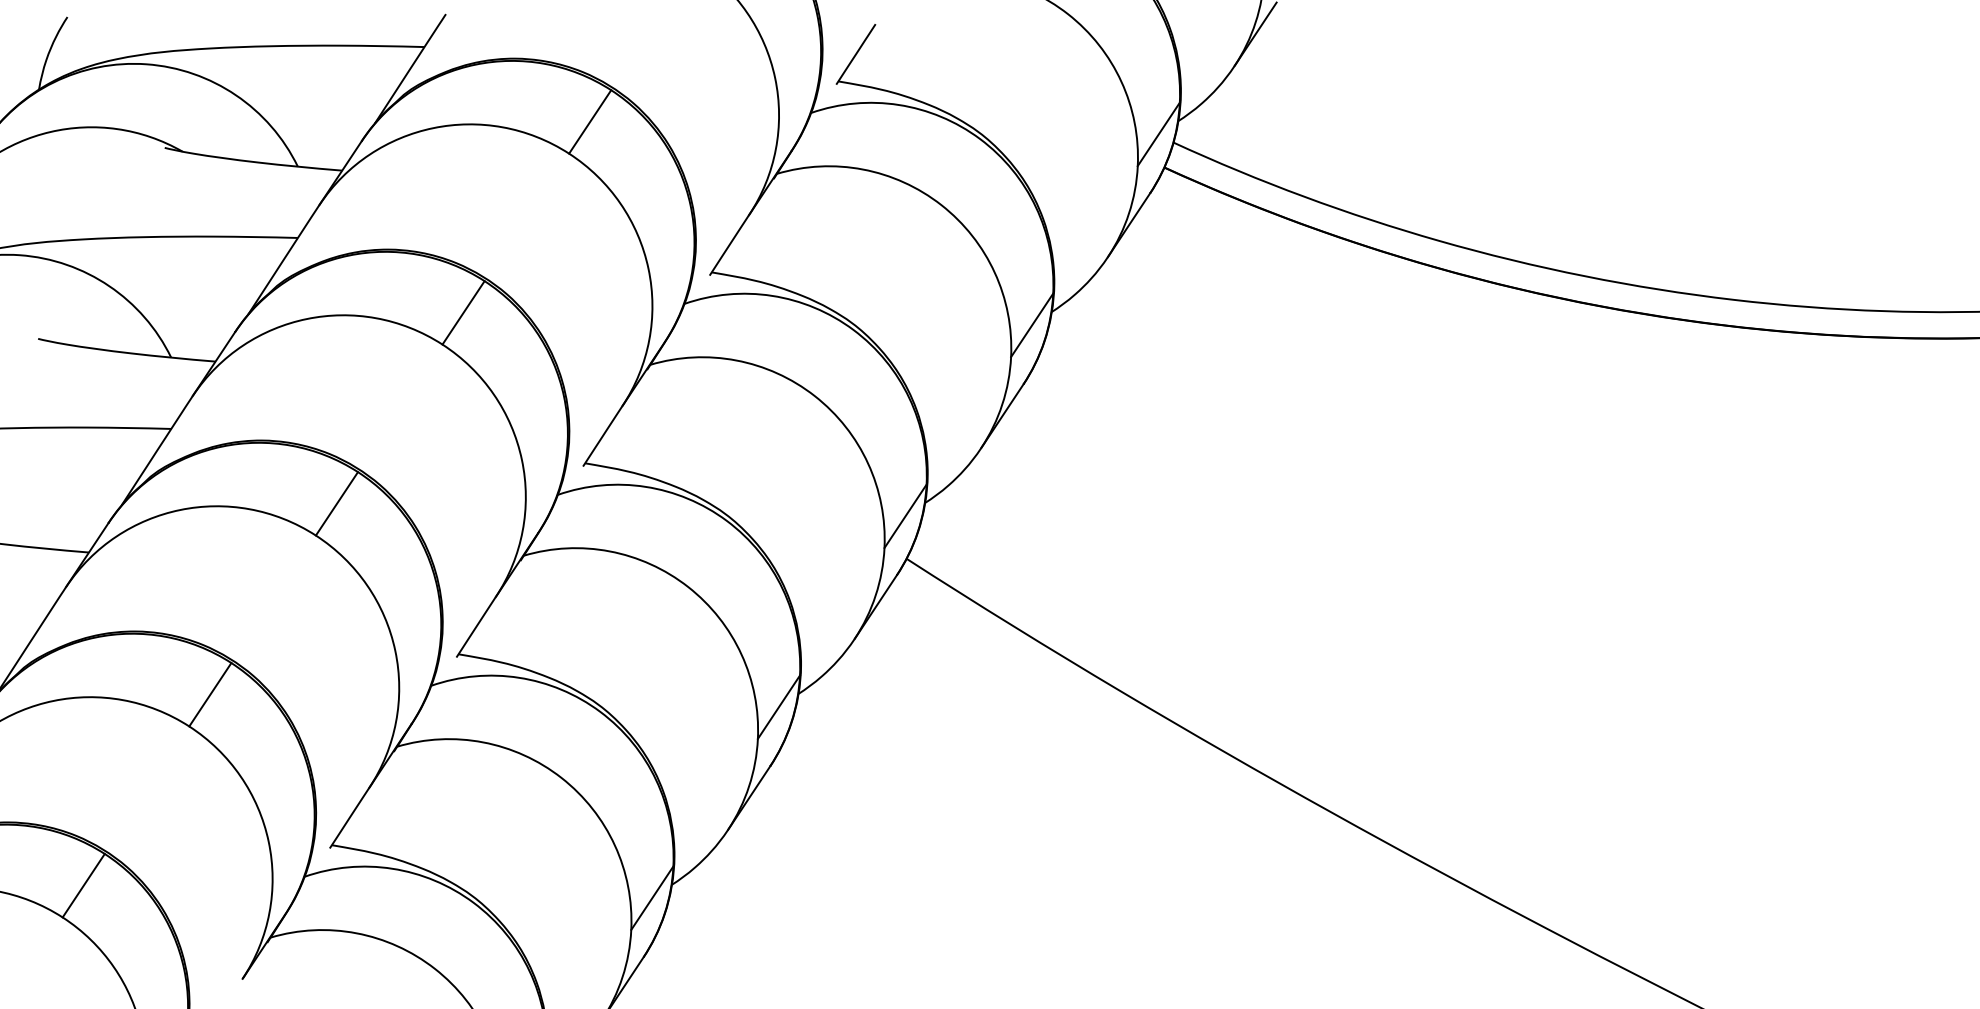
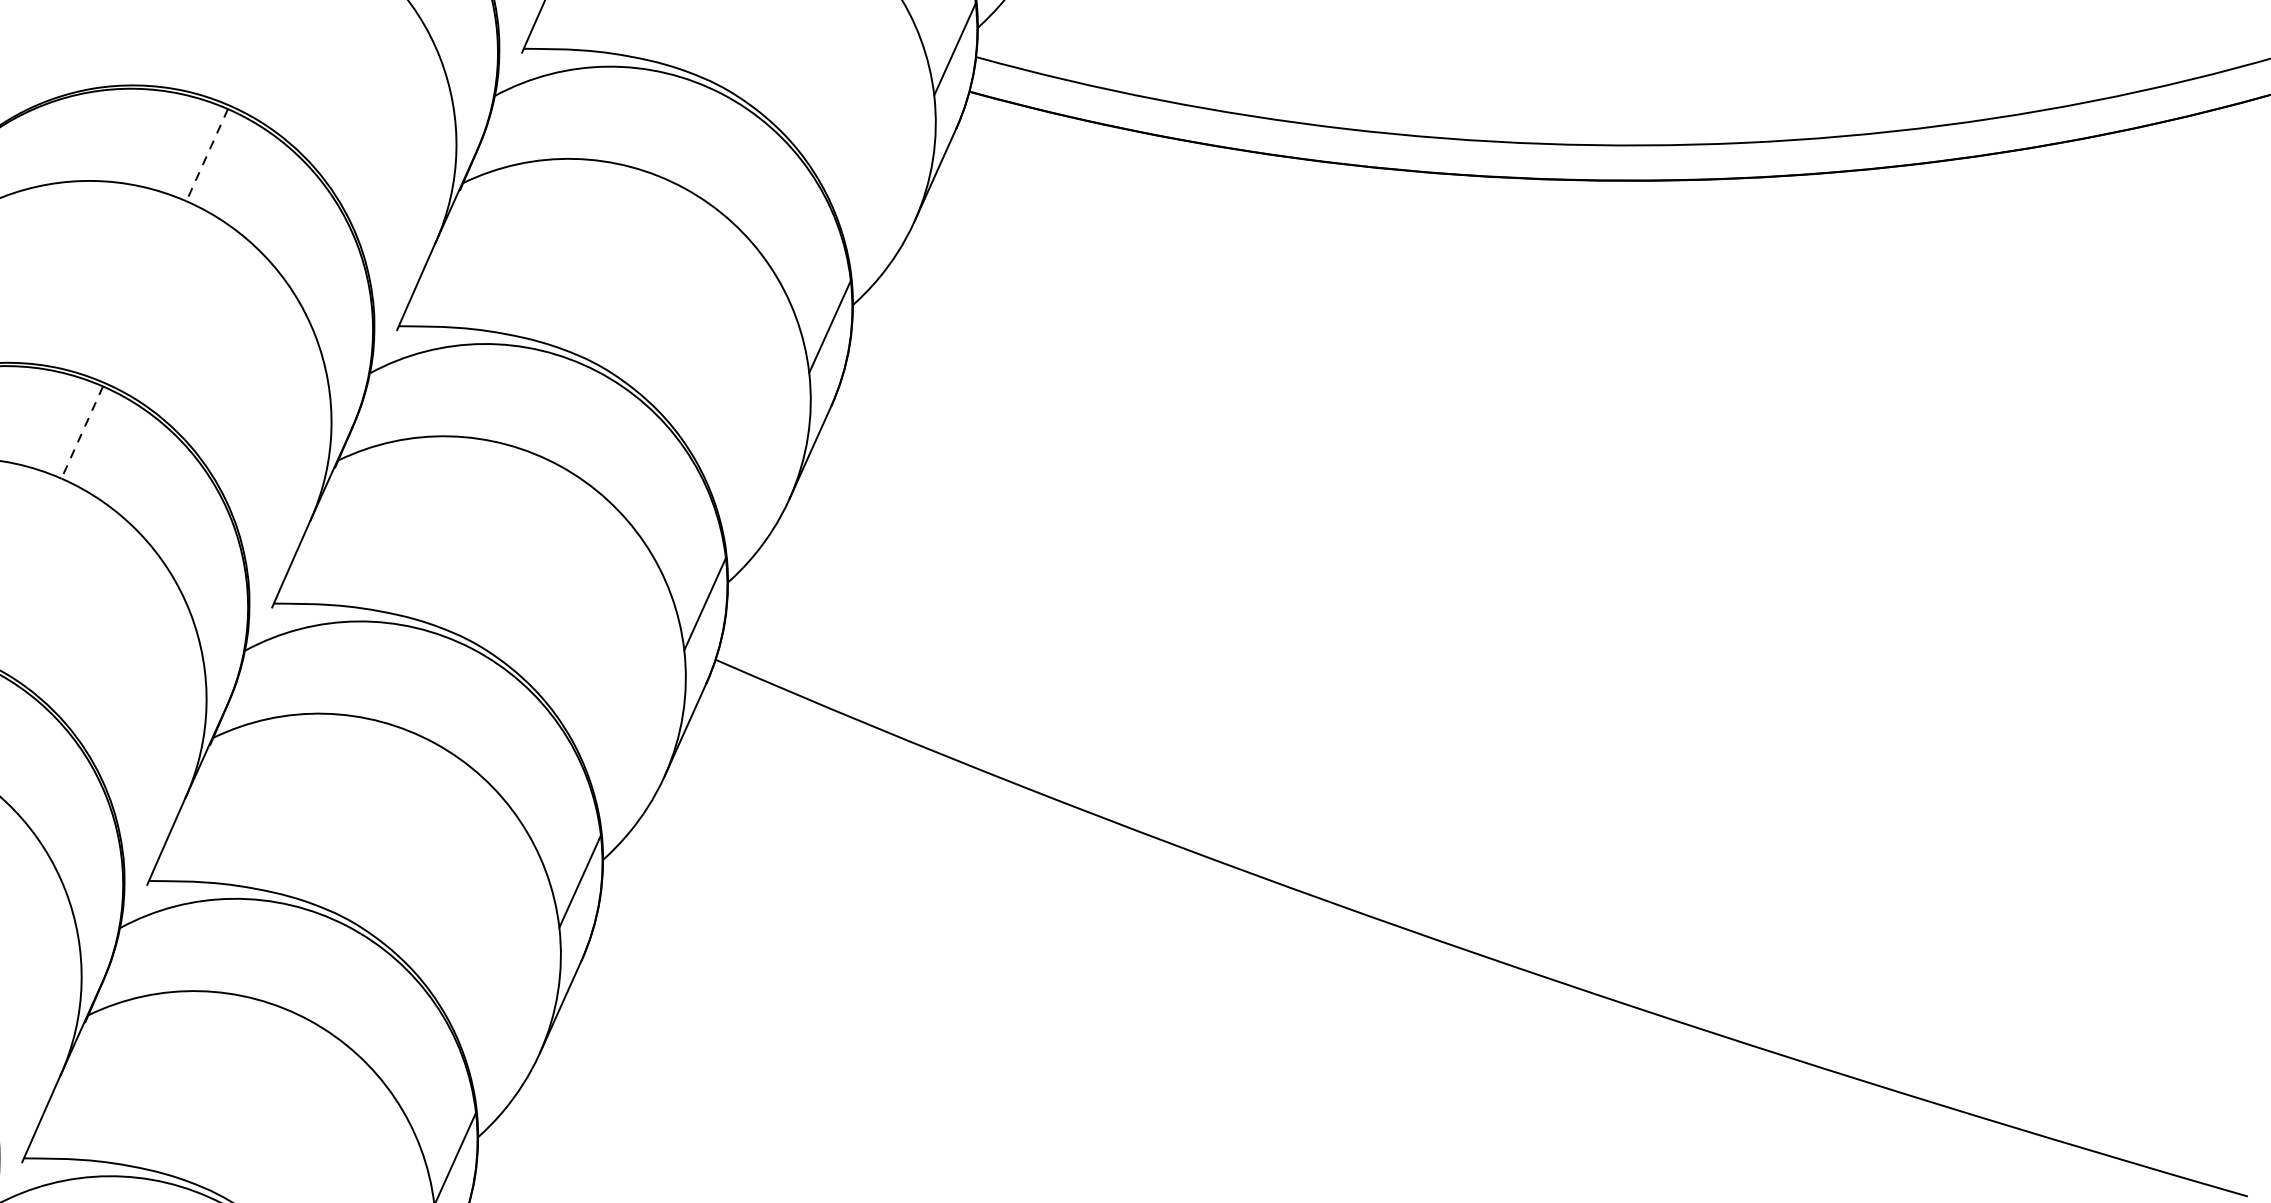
line: (589, 122) -> (206, 156), solid -> dashed
line: (463, 313) -> (82, 433), solid -> dashed

